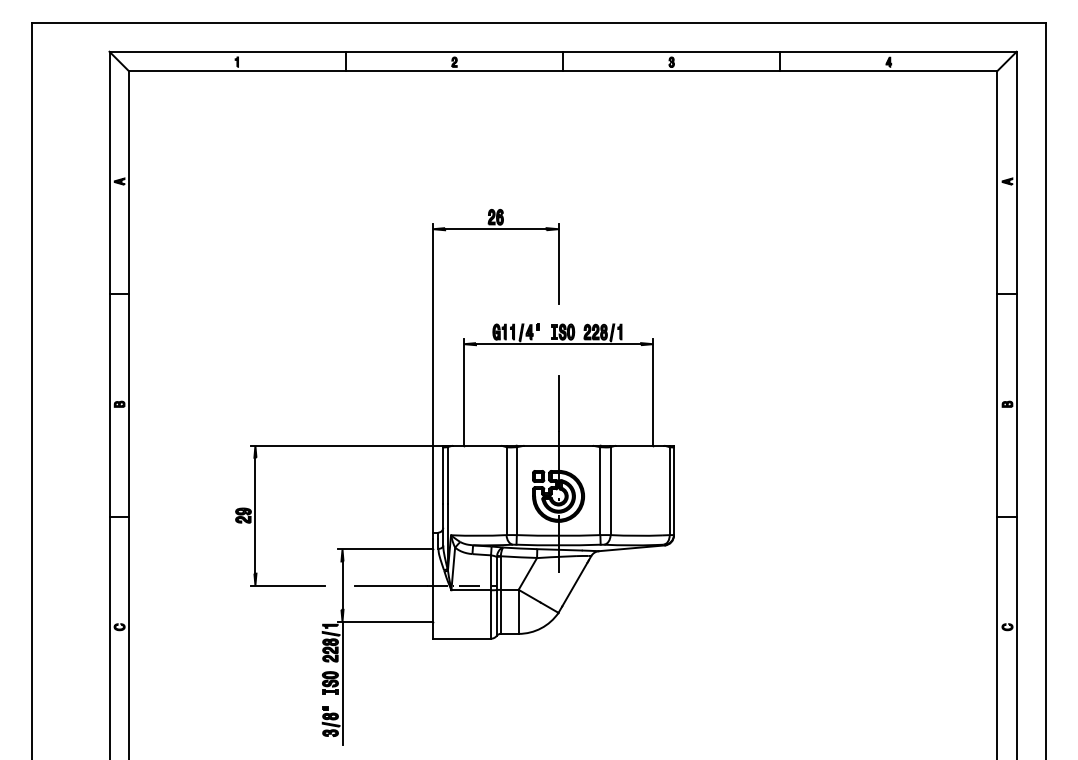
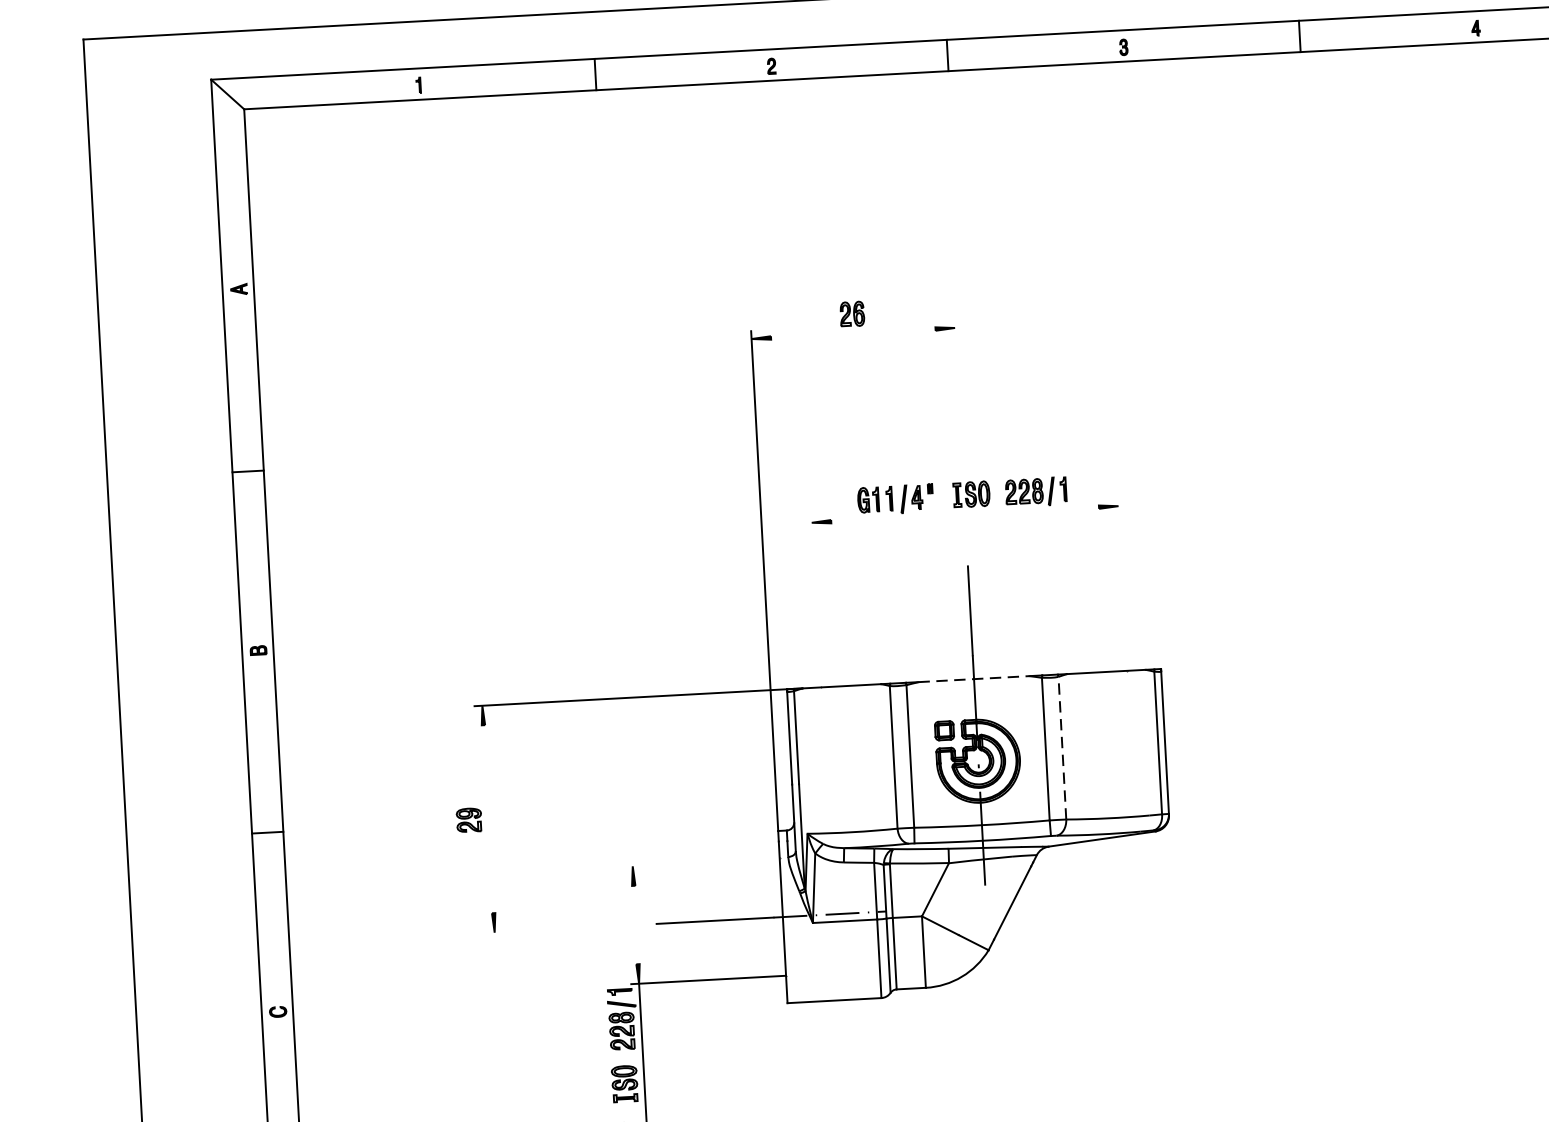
line: (495, 229) -> (852, 334), removed
line: (558, 264) -> (957, 385), removed
line: (558, 344) -> (965, 514), removed
line: (464, 392) -> (816, 601), removed
line: (653, 392) -> (1123, 584), removed
line: (559, 445) -> (975, 678), solid -> dashed
line: (610, 491) -> (1062, 748), solid -> dashed
line: (255, 515) -> (488, 818), removed
line: (385, 549) -> (702, 862), removed
line: (287, 585) -> (546, 929), removed
line: (342, 585) -> (635, 924), removed

